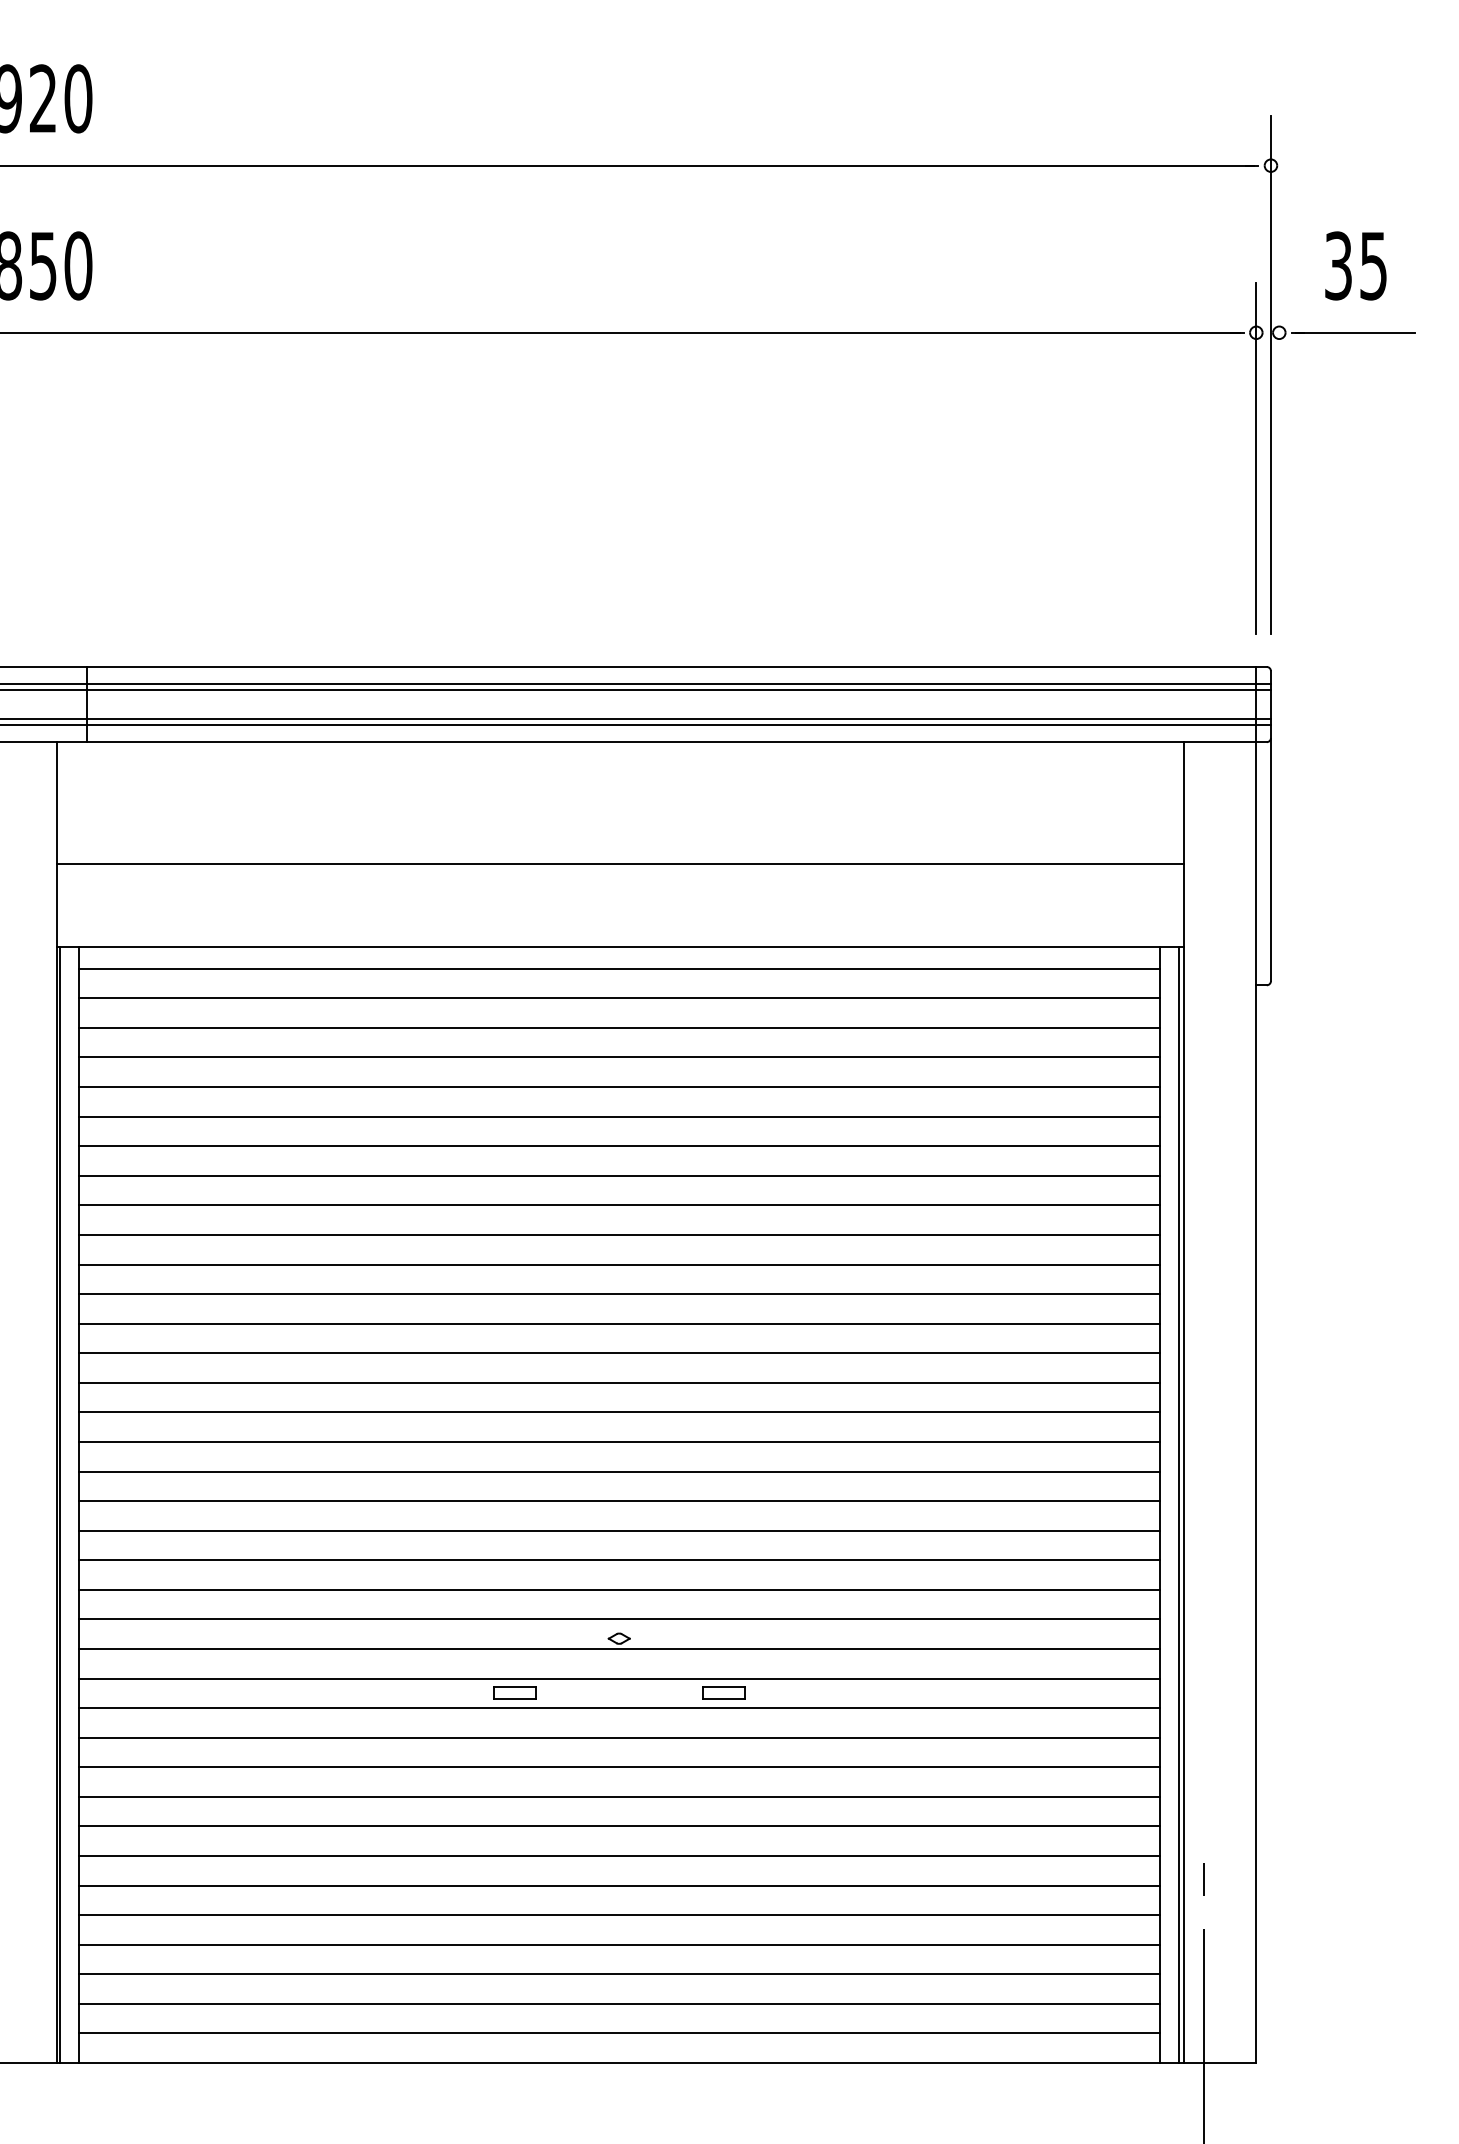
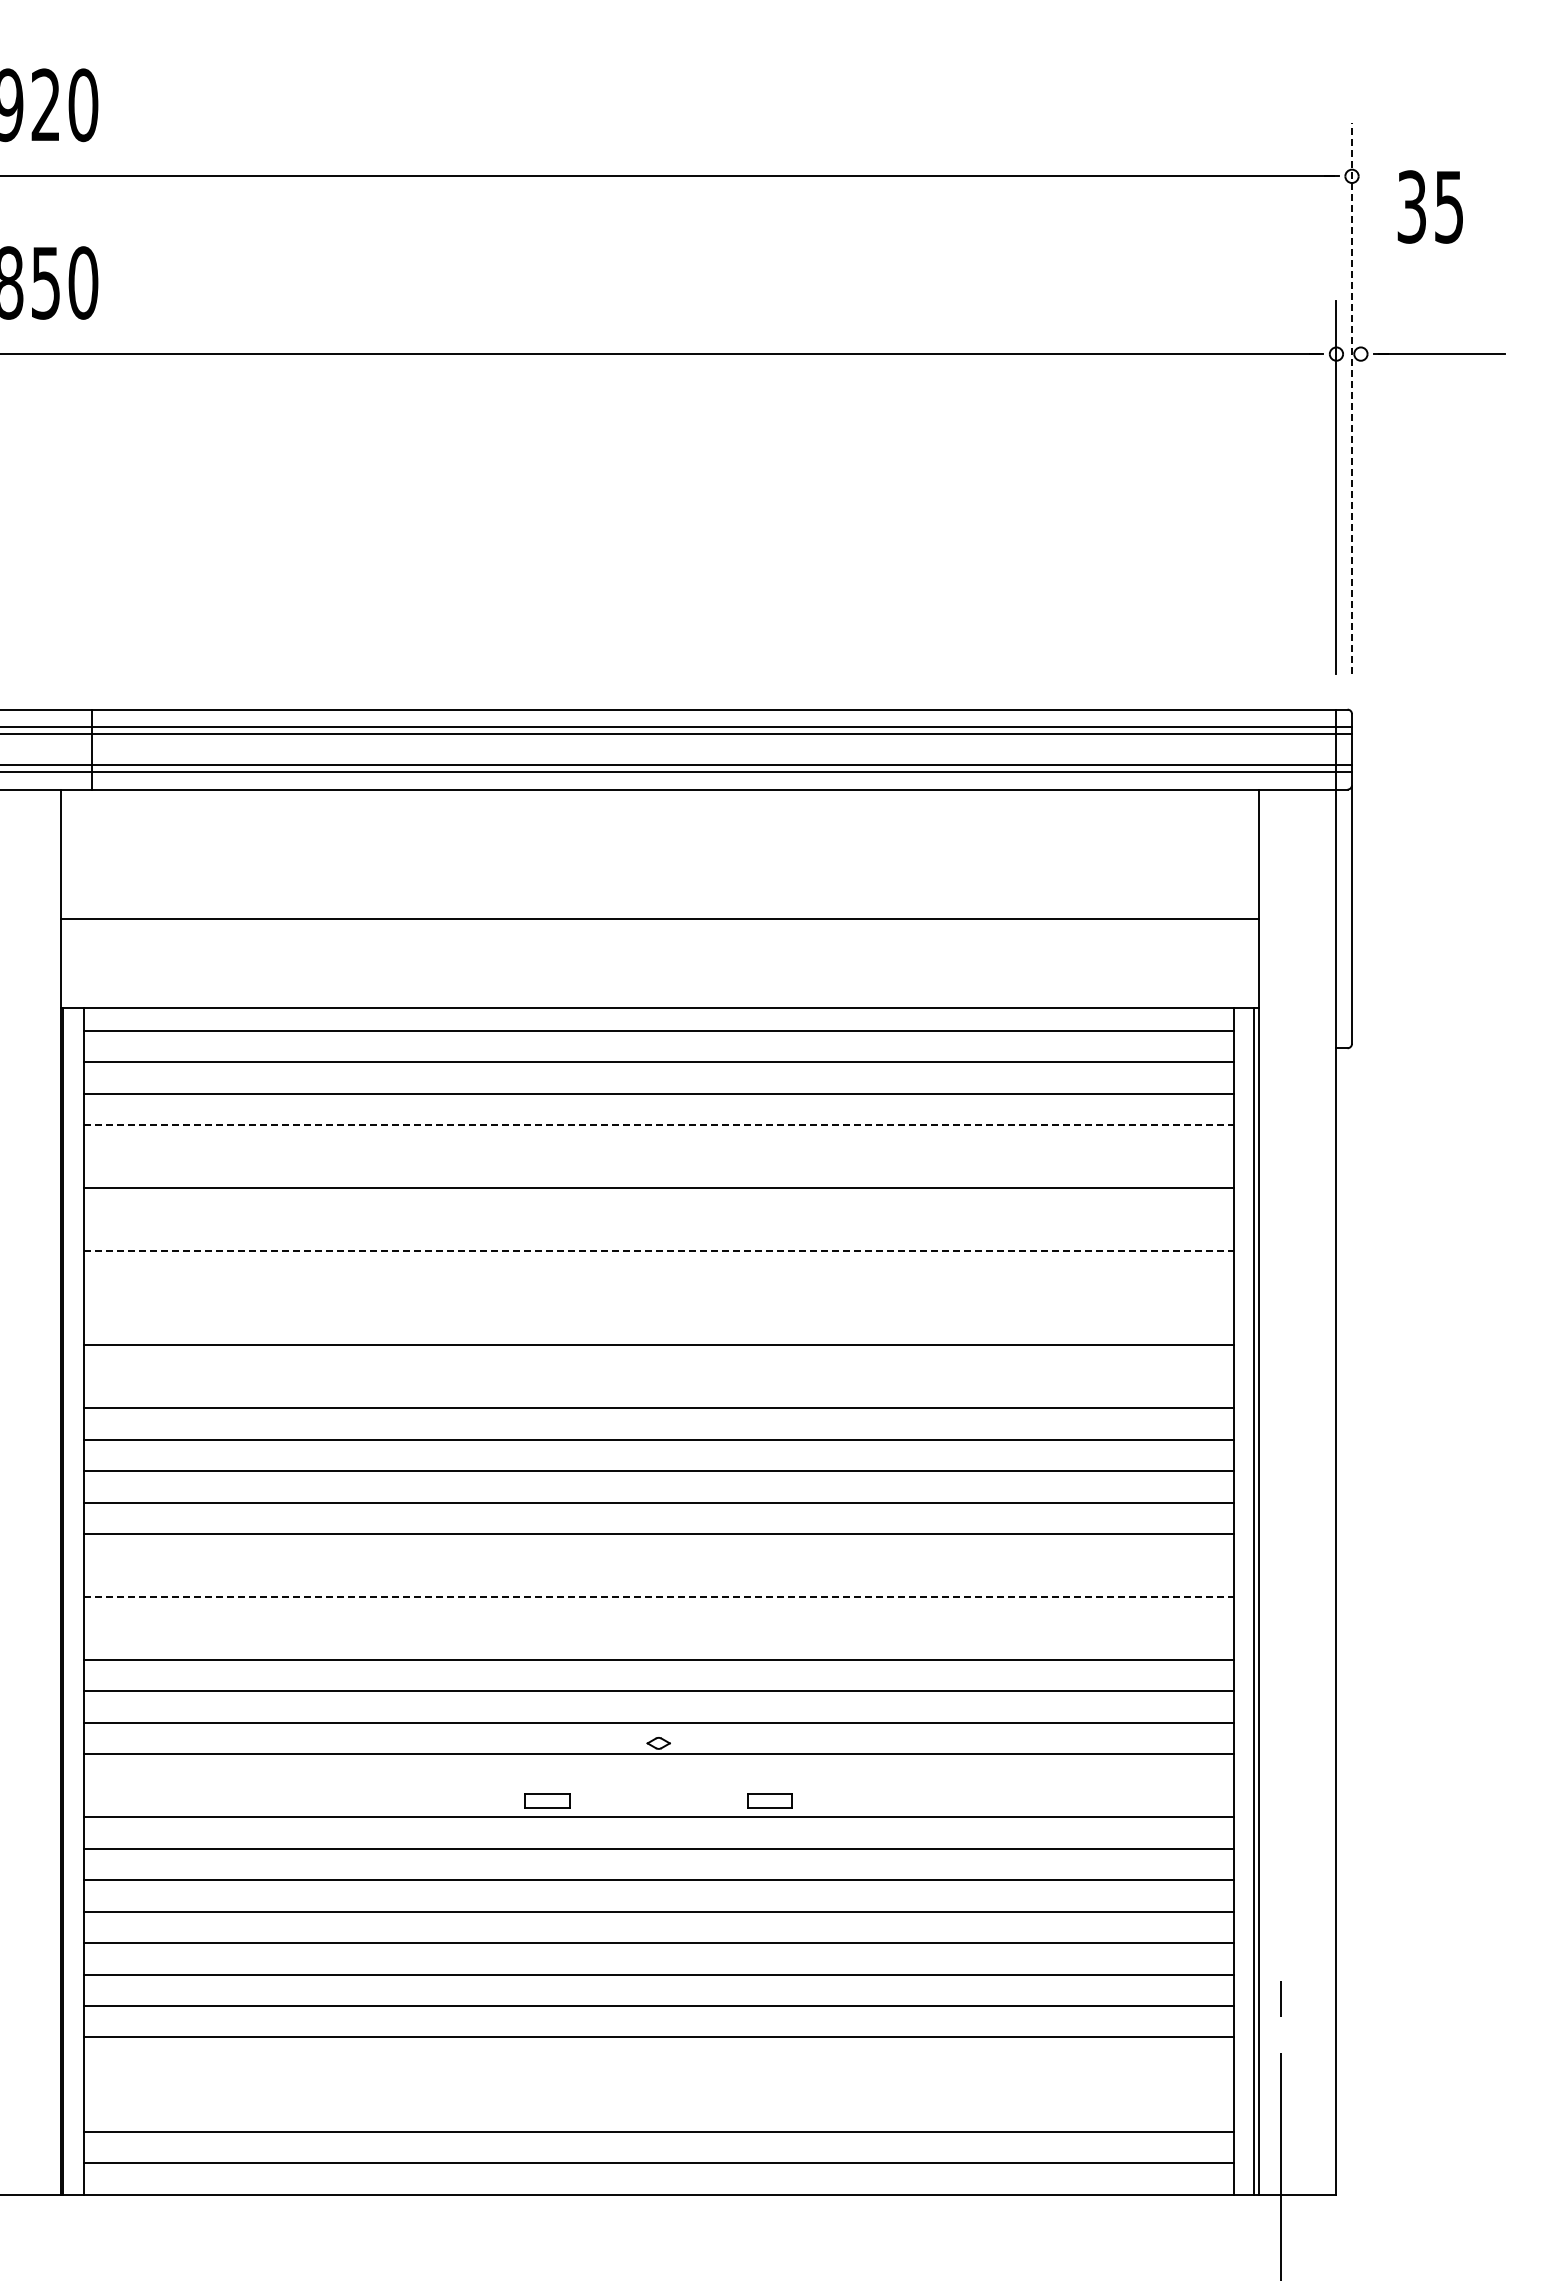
text: (1355, 265) -> (1429, 206), moved
line: (1271, 374) -> (1352, 398), solid -> dashed
line: (619, 1057) -> (659, 1125), solid -> dashed
line: (619, 1087) -> (658, 1156), removed
line: (619, 1146) -> (658, 1219), removed
line: (619, 1175) -> (659, 1250), solid -> dashed
line: (619, 1205) -> (658, 1282), removed
line: (619, 1234) -> (658, 1313), removed
line: (619, 1293) -> (658, 1376), removed
line: (619, 1471) -> (658, 1565), removed
line: (619, 1501) -> (659, 1597), solid -> dashed
line: (619, 1530) -> (658, 1628), removed
line: (619, 1678) -> (658, 1785), removed
line: (619, 1944) -> (658, 2068), removed
line: (619, 1974) -> (658, 2100), removed

